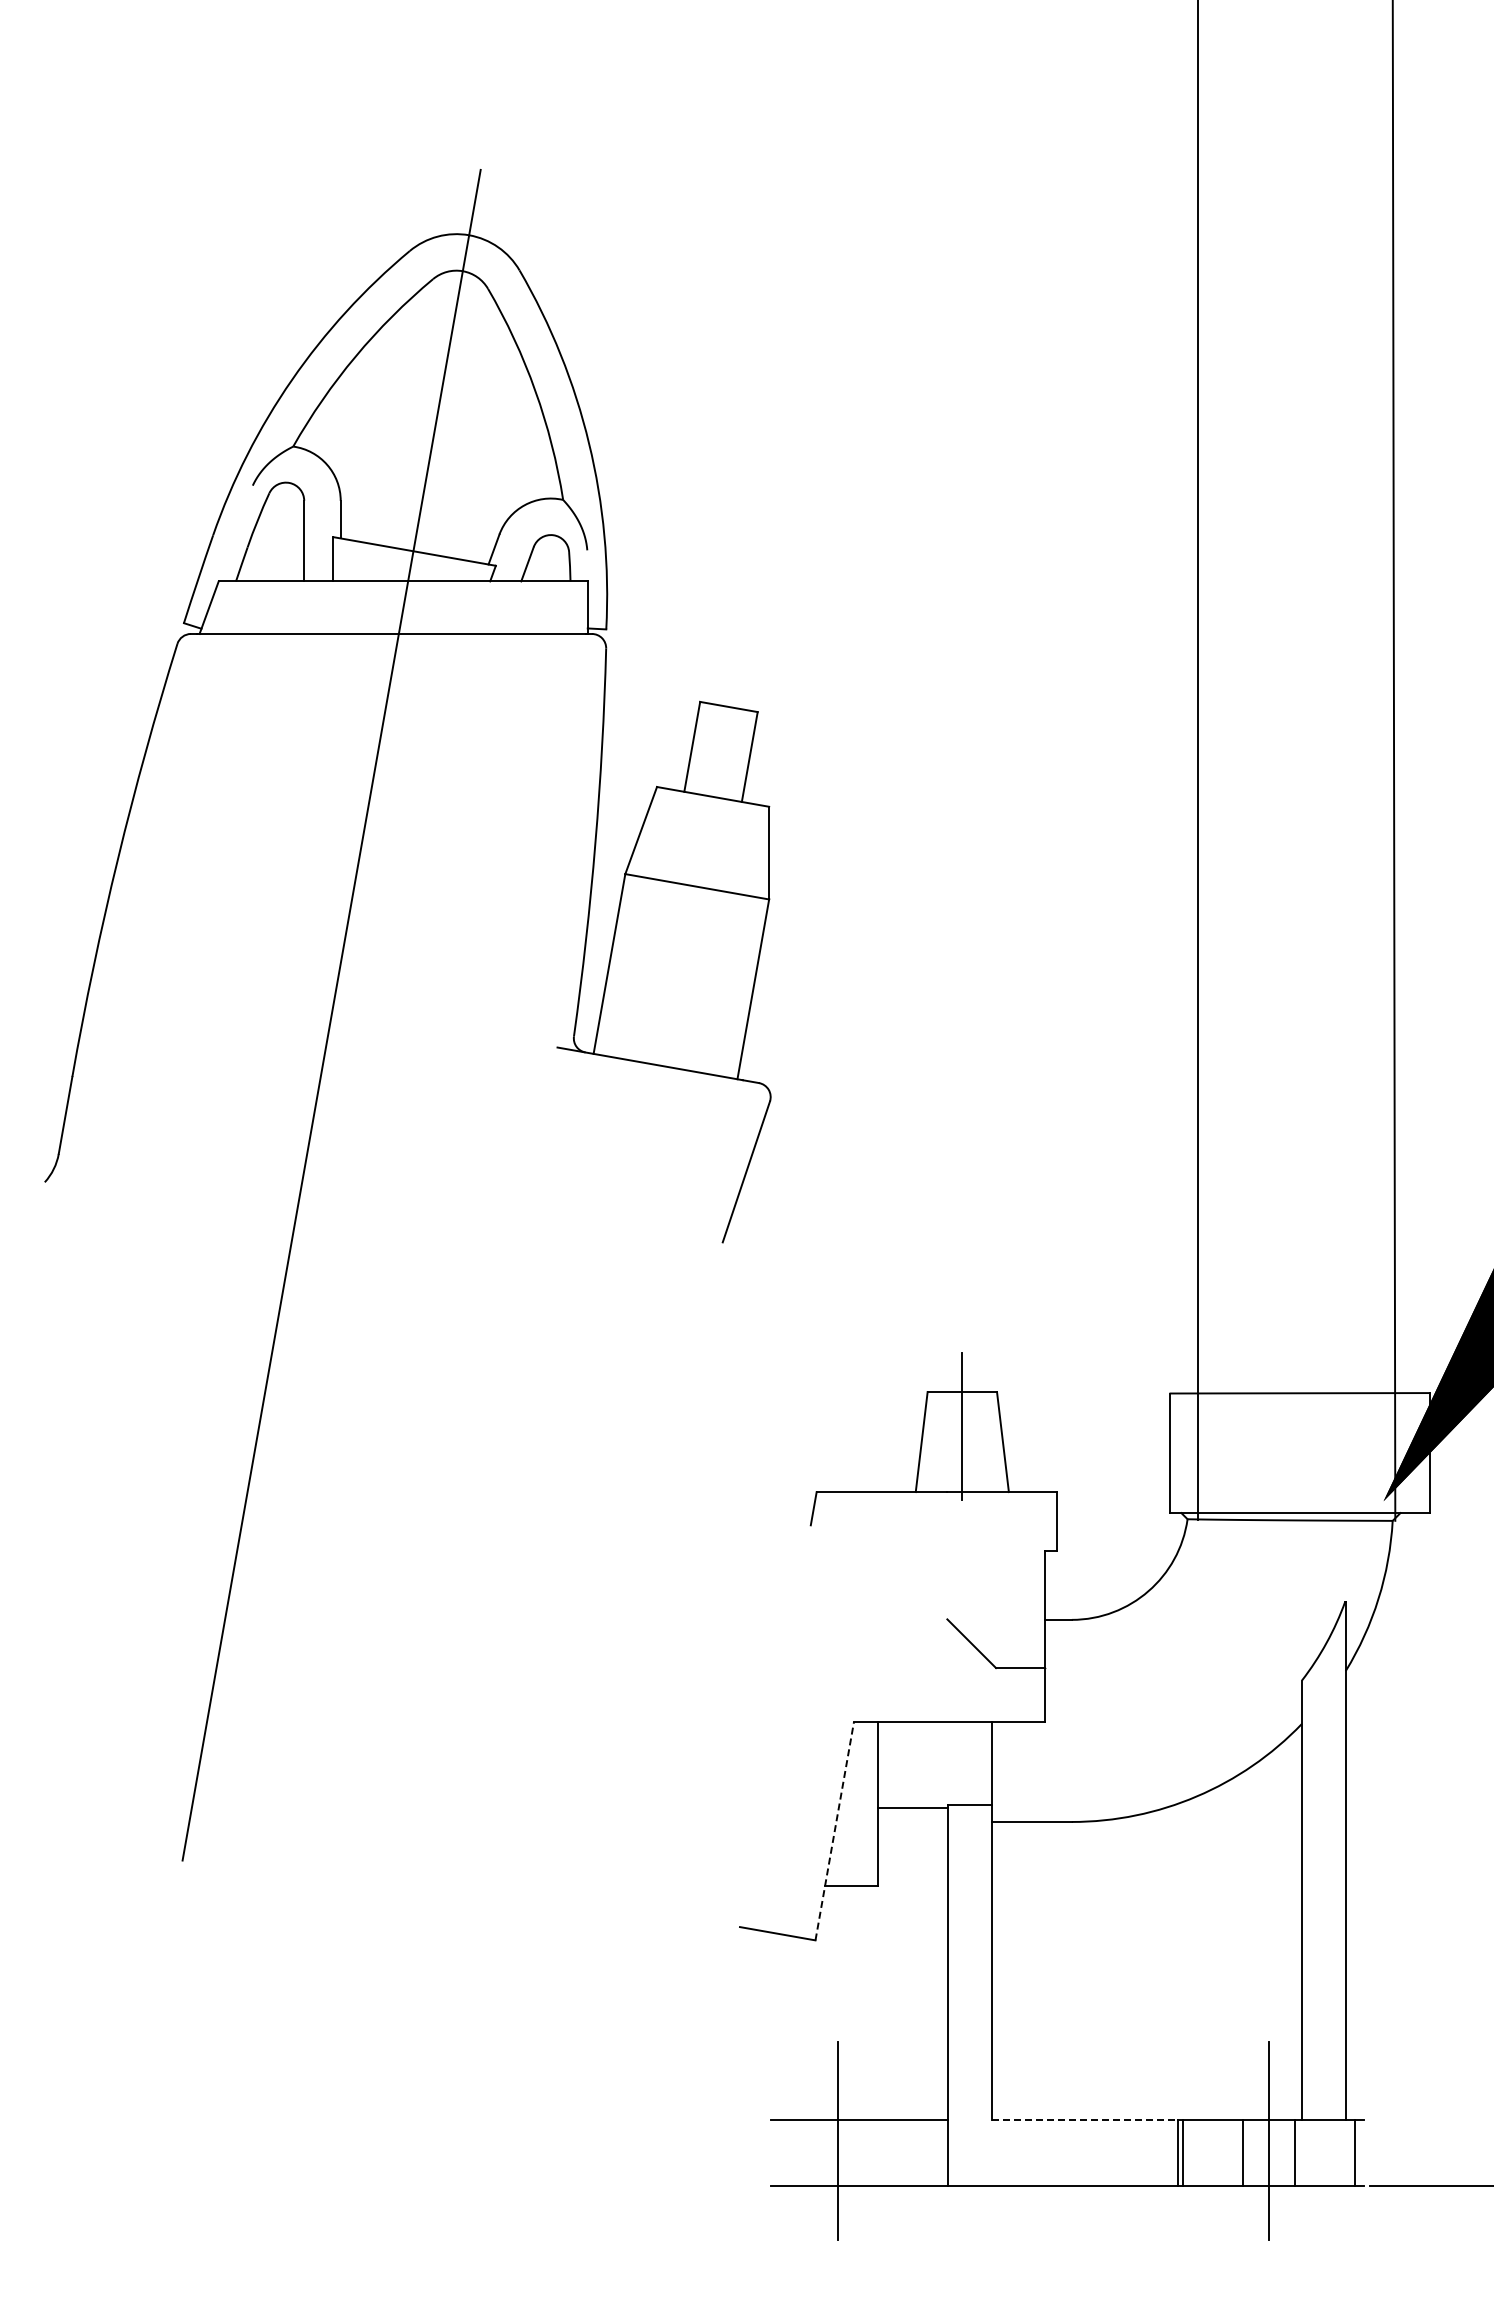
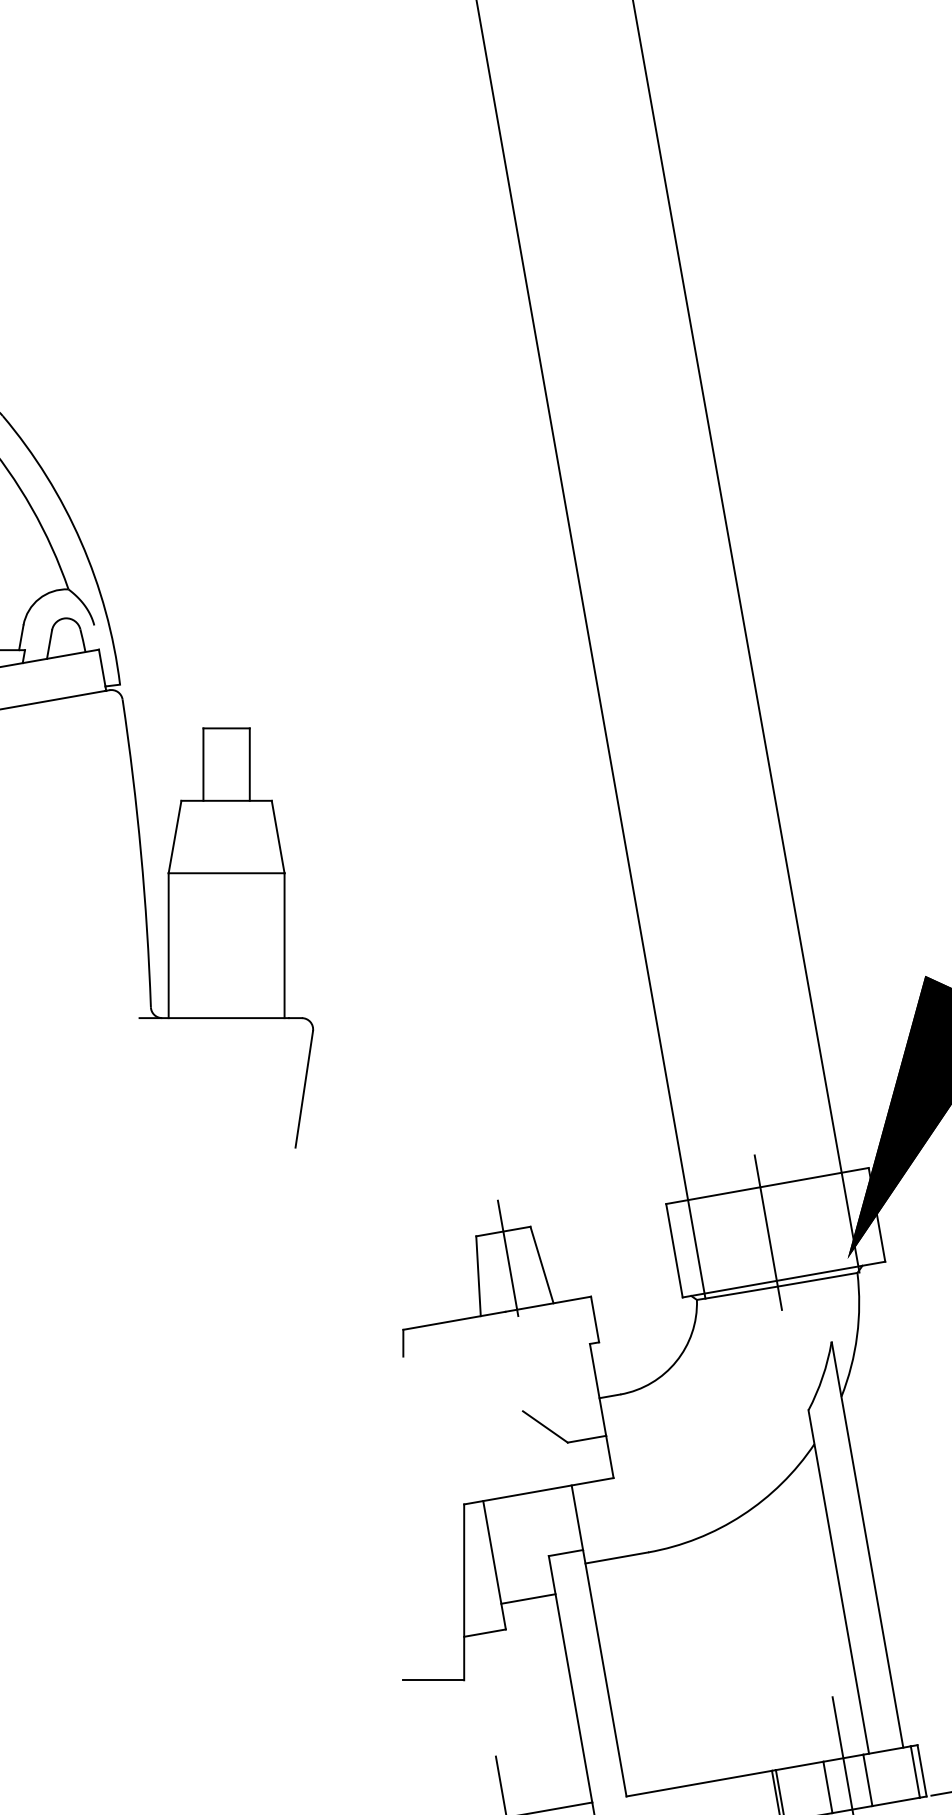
line: (1290, 1451) -> (768, 1232), added
line: (912, 1807) -> (528, 1599), moved
line: (834, 1831) -> (464, 1592), dashed -> solid
line: (1085, 2120) -> (700, 1783), dashed -> solid
line: (1363, 2152) -> (921, 1770), added

